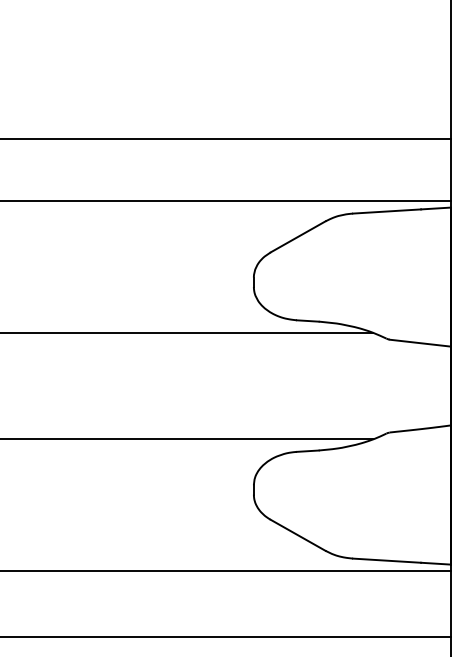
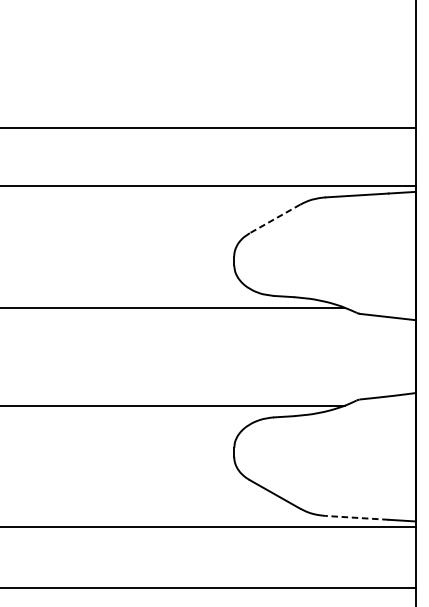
line: (297, 237) -> (274, 219), solid -> dashed
line: (386, 560) -> (356, 517), solid -> dashed

